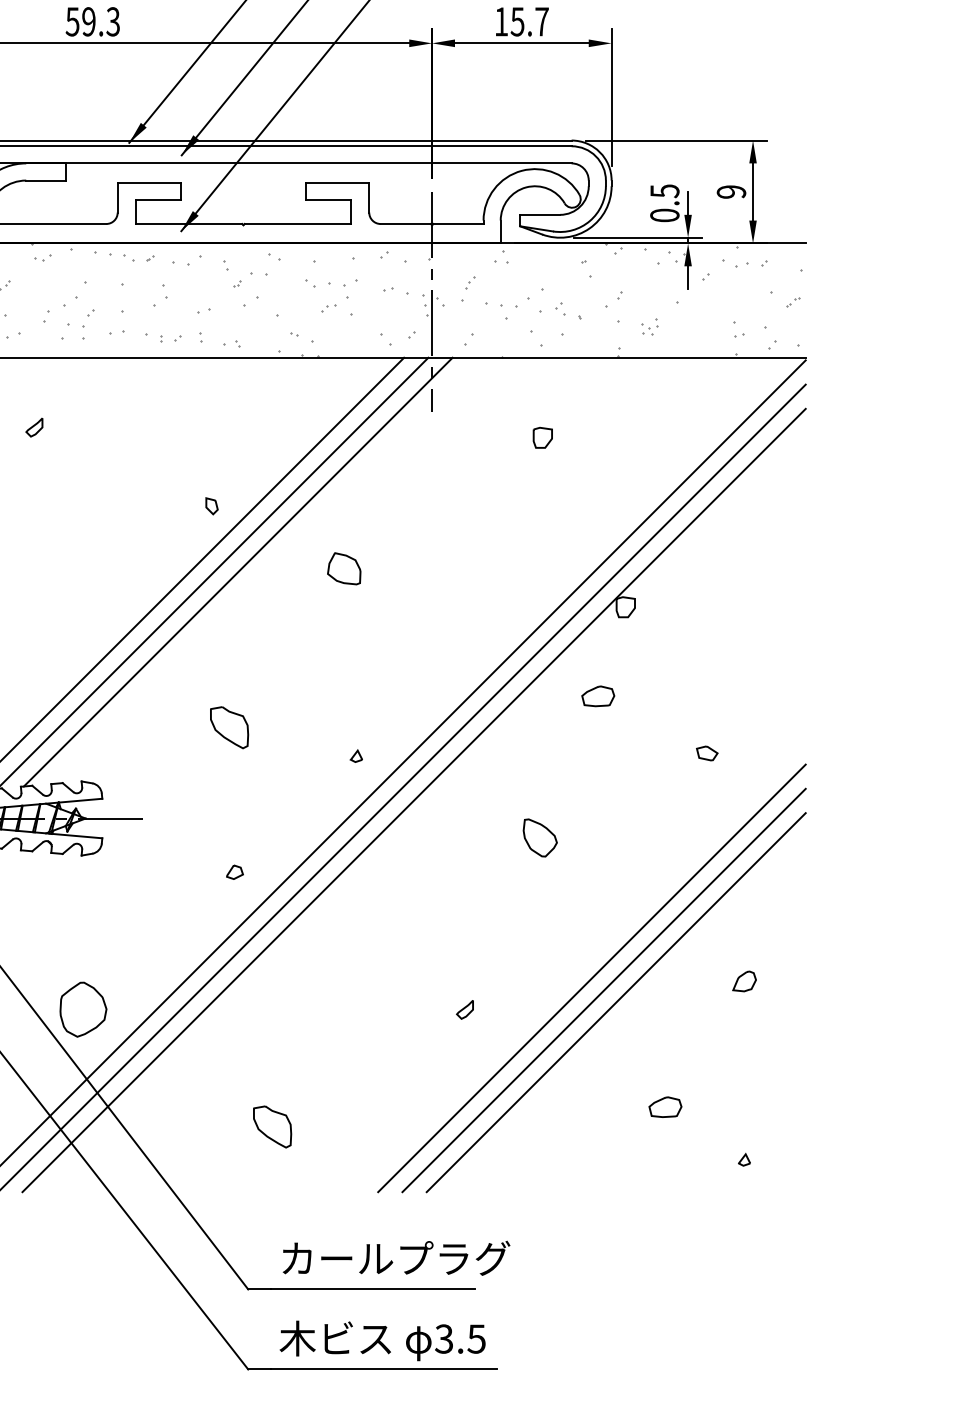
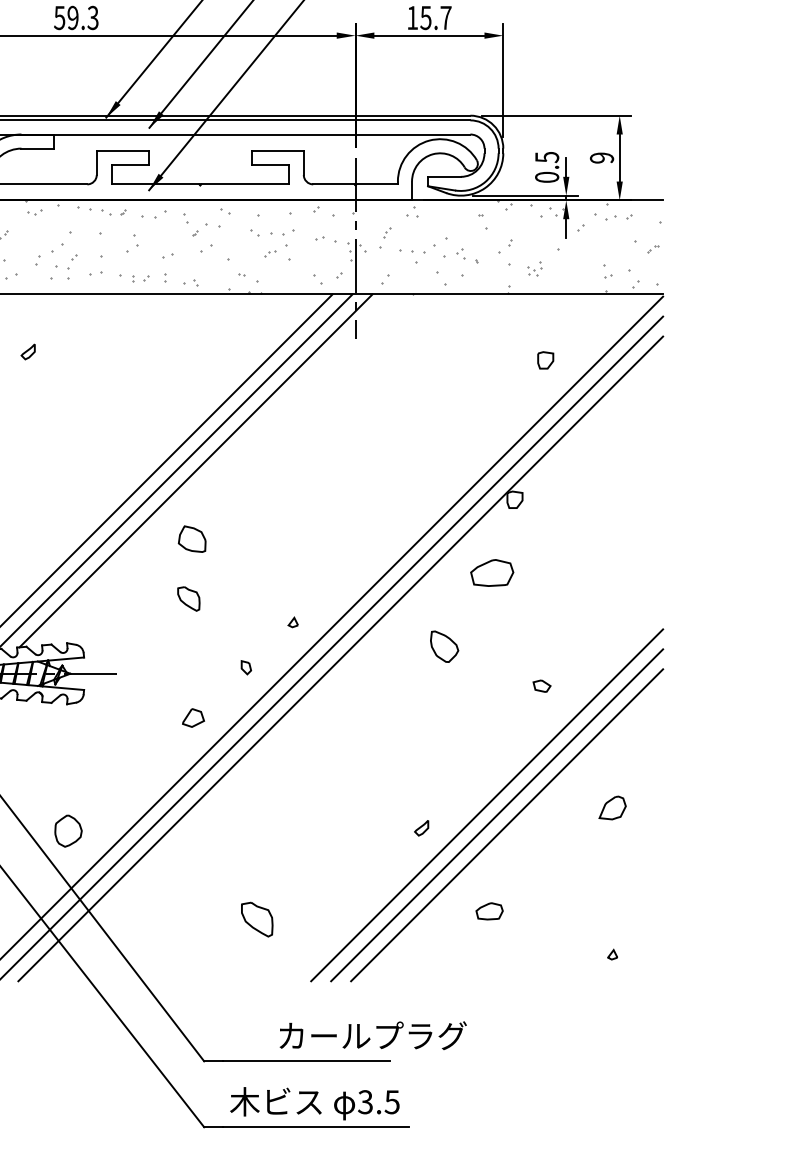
part: (542, 437) -> (545, 360), moved
part: (212, 506) -> (246, 667), moved
part: (343, 567) -> (191, 538), moved
part: (598, 696) -> (492, 573), size x1.6
part: (229, 727) -> (188, 598), size x0.7
part: (706, 752) -> (541, 685), moved
part: (540, 837) -> (444, 646), moved
part: (234, 871) -> (192, 717), size x1.6
part: (744, 981) -> (612, 807), size x1.4
part: (83, 1010) -> (68, 831), size x0.7
part: (464, 1010) -> (421, 828), moved
part: (665, 1107) -> (489, 911), moved
part: (272, 1126) -> (257, 919), moved
text: (395, 1258) -> (372, 1035), moved

